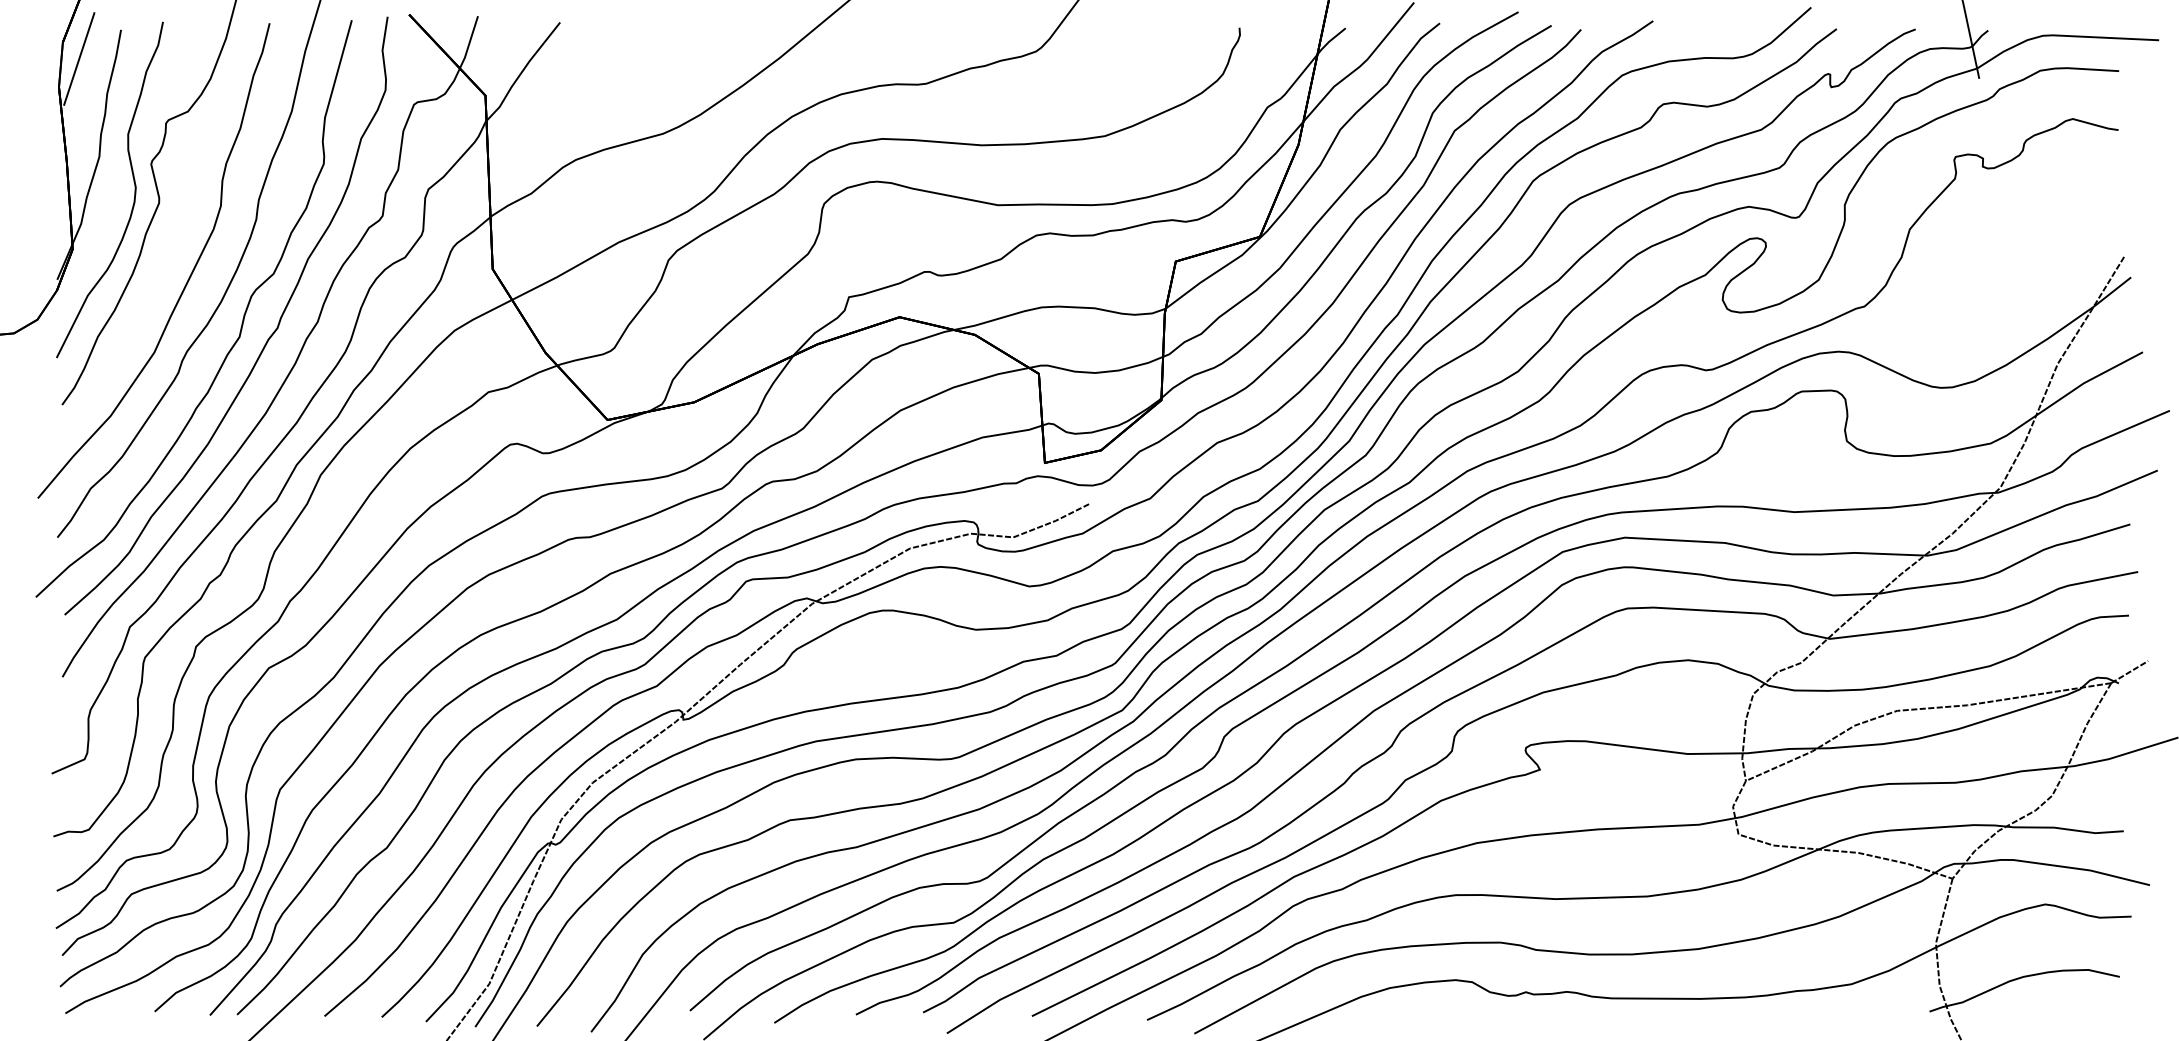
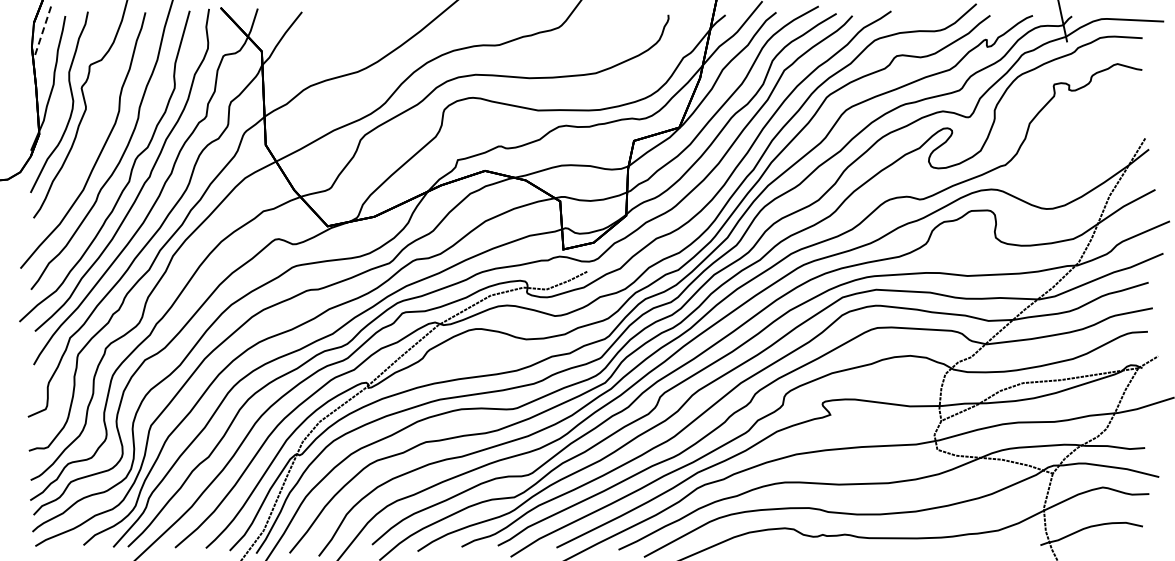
line: (78, 58) -> (42, 31), solid -> dashed

